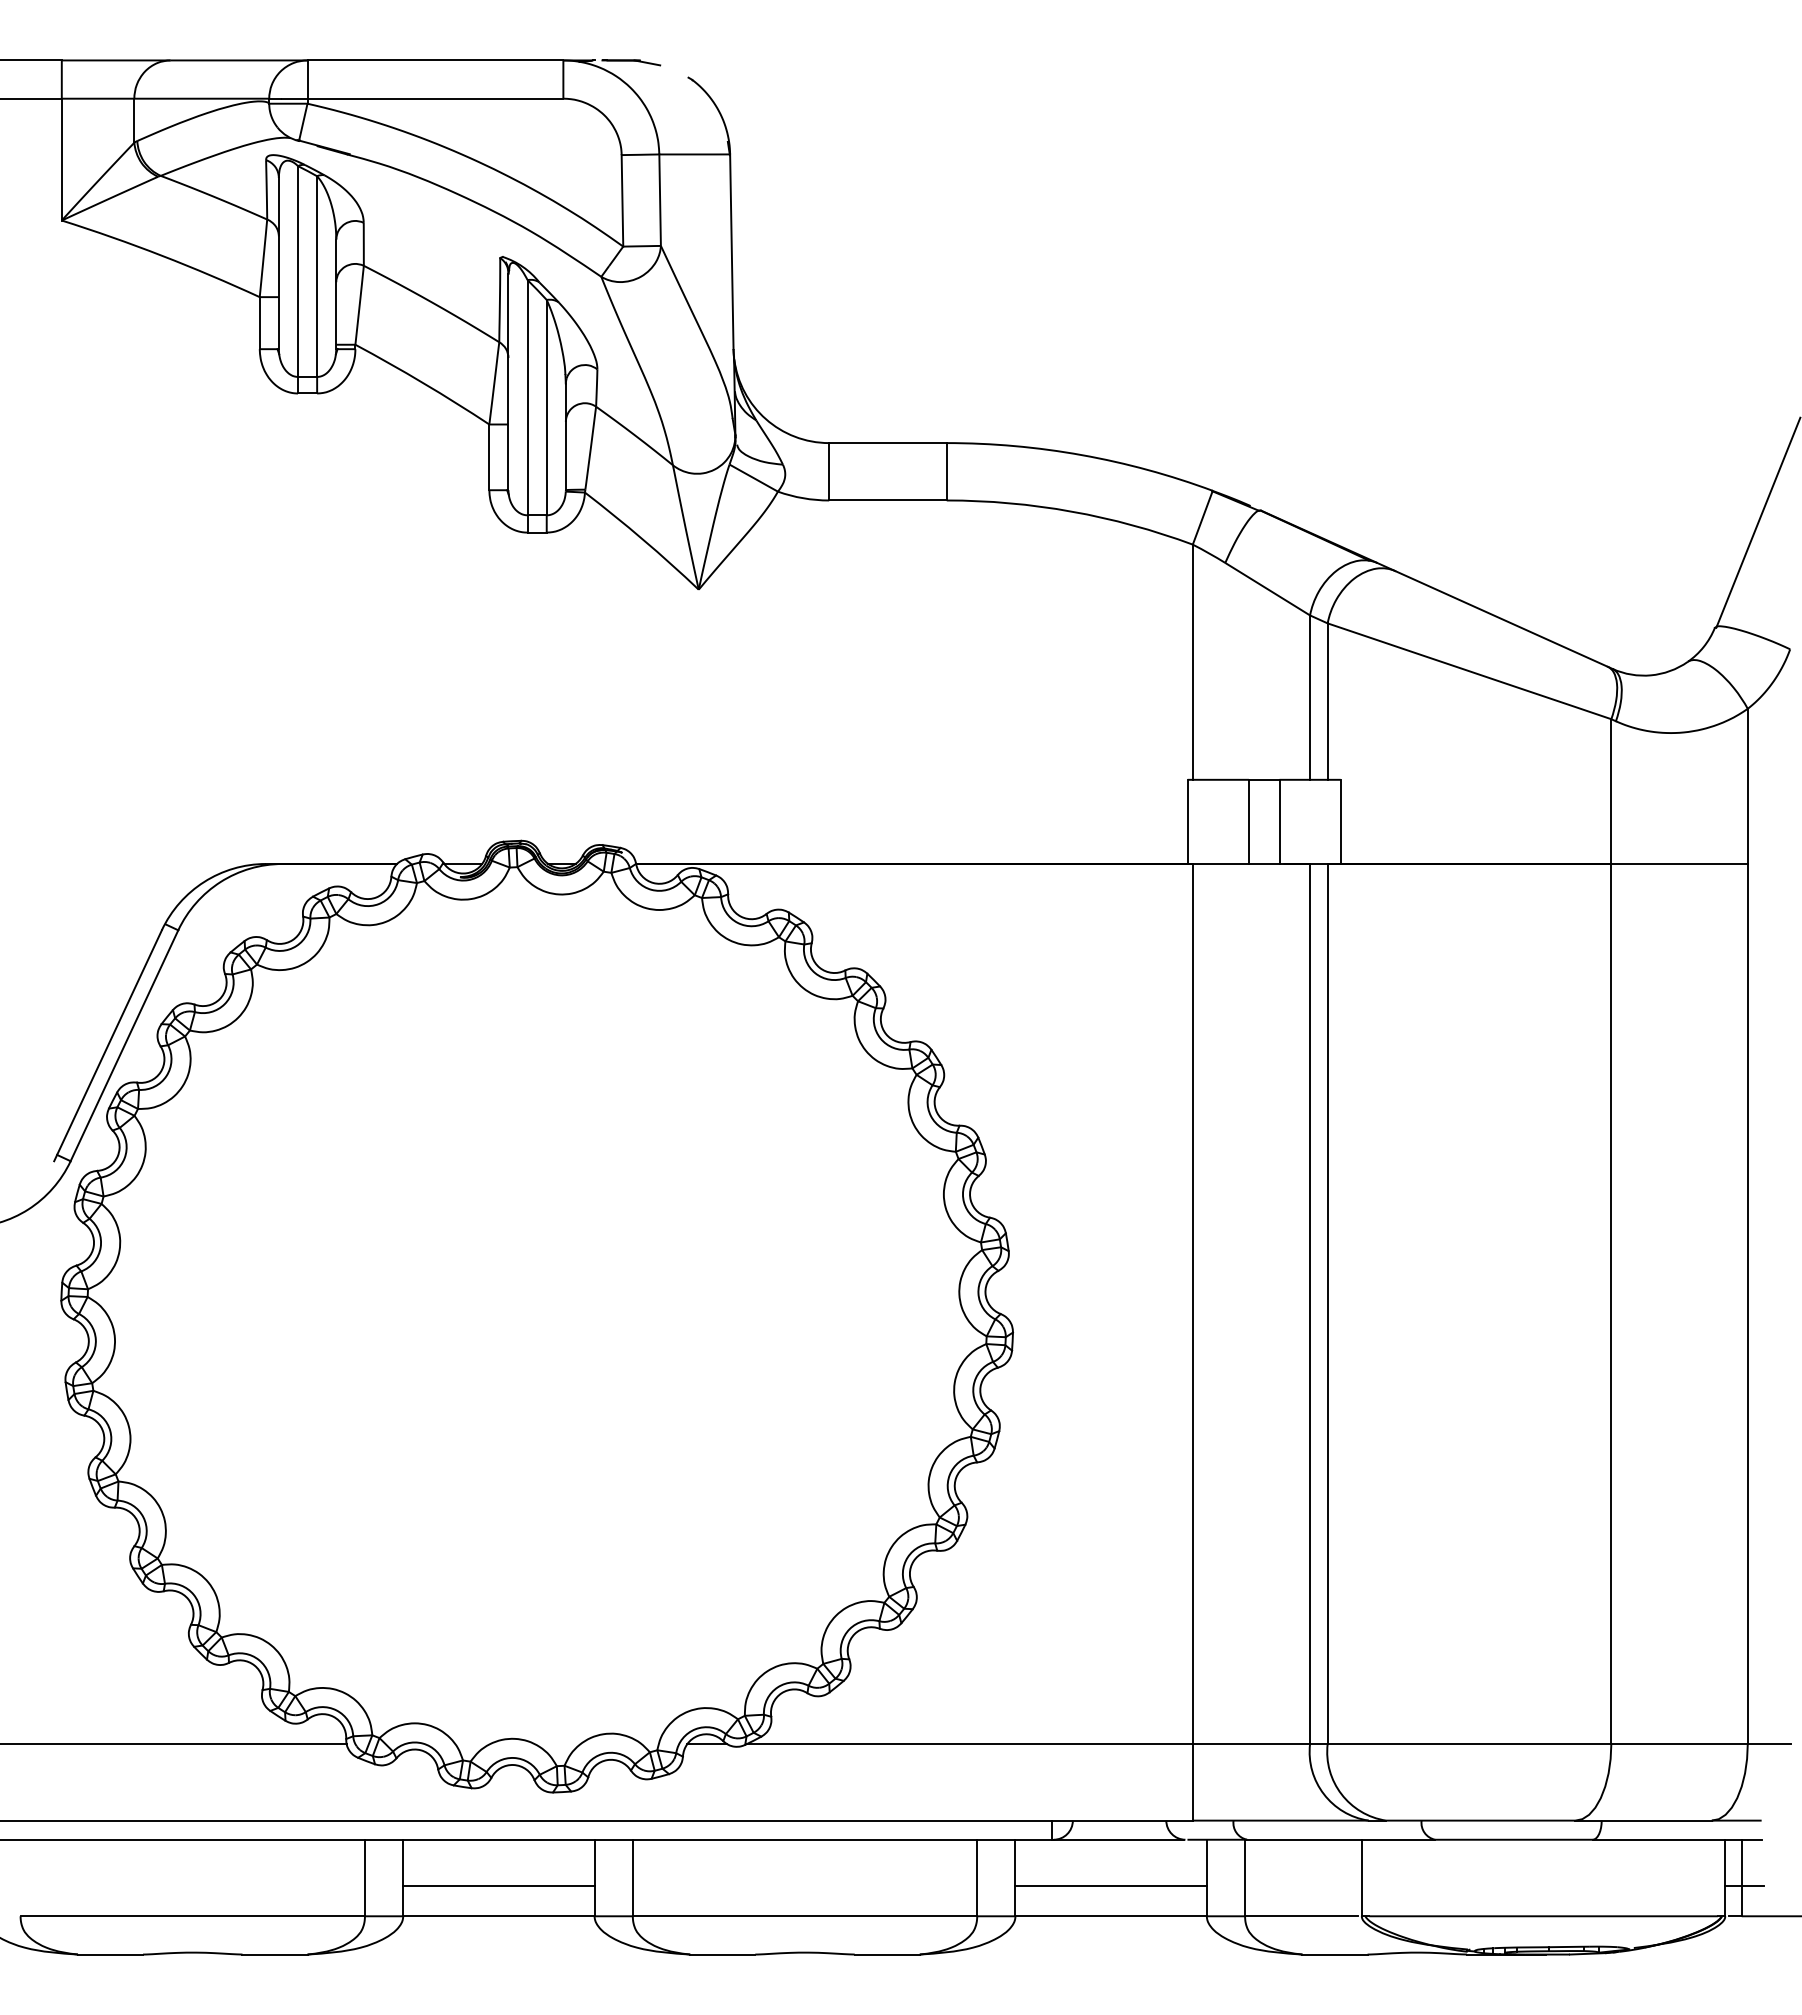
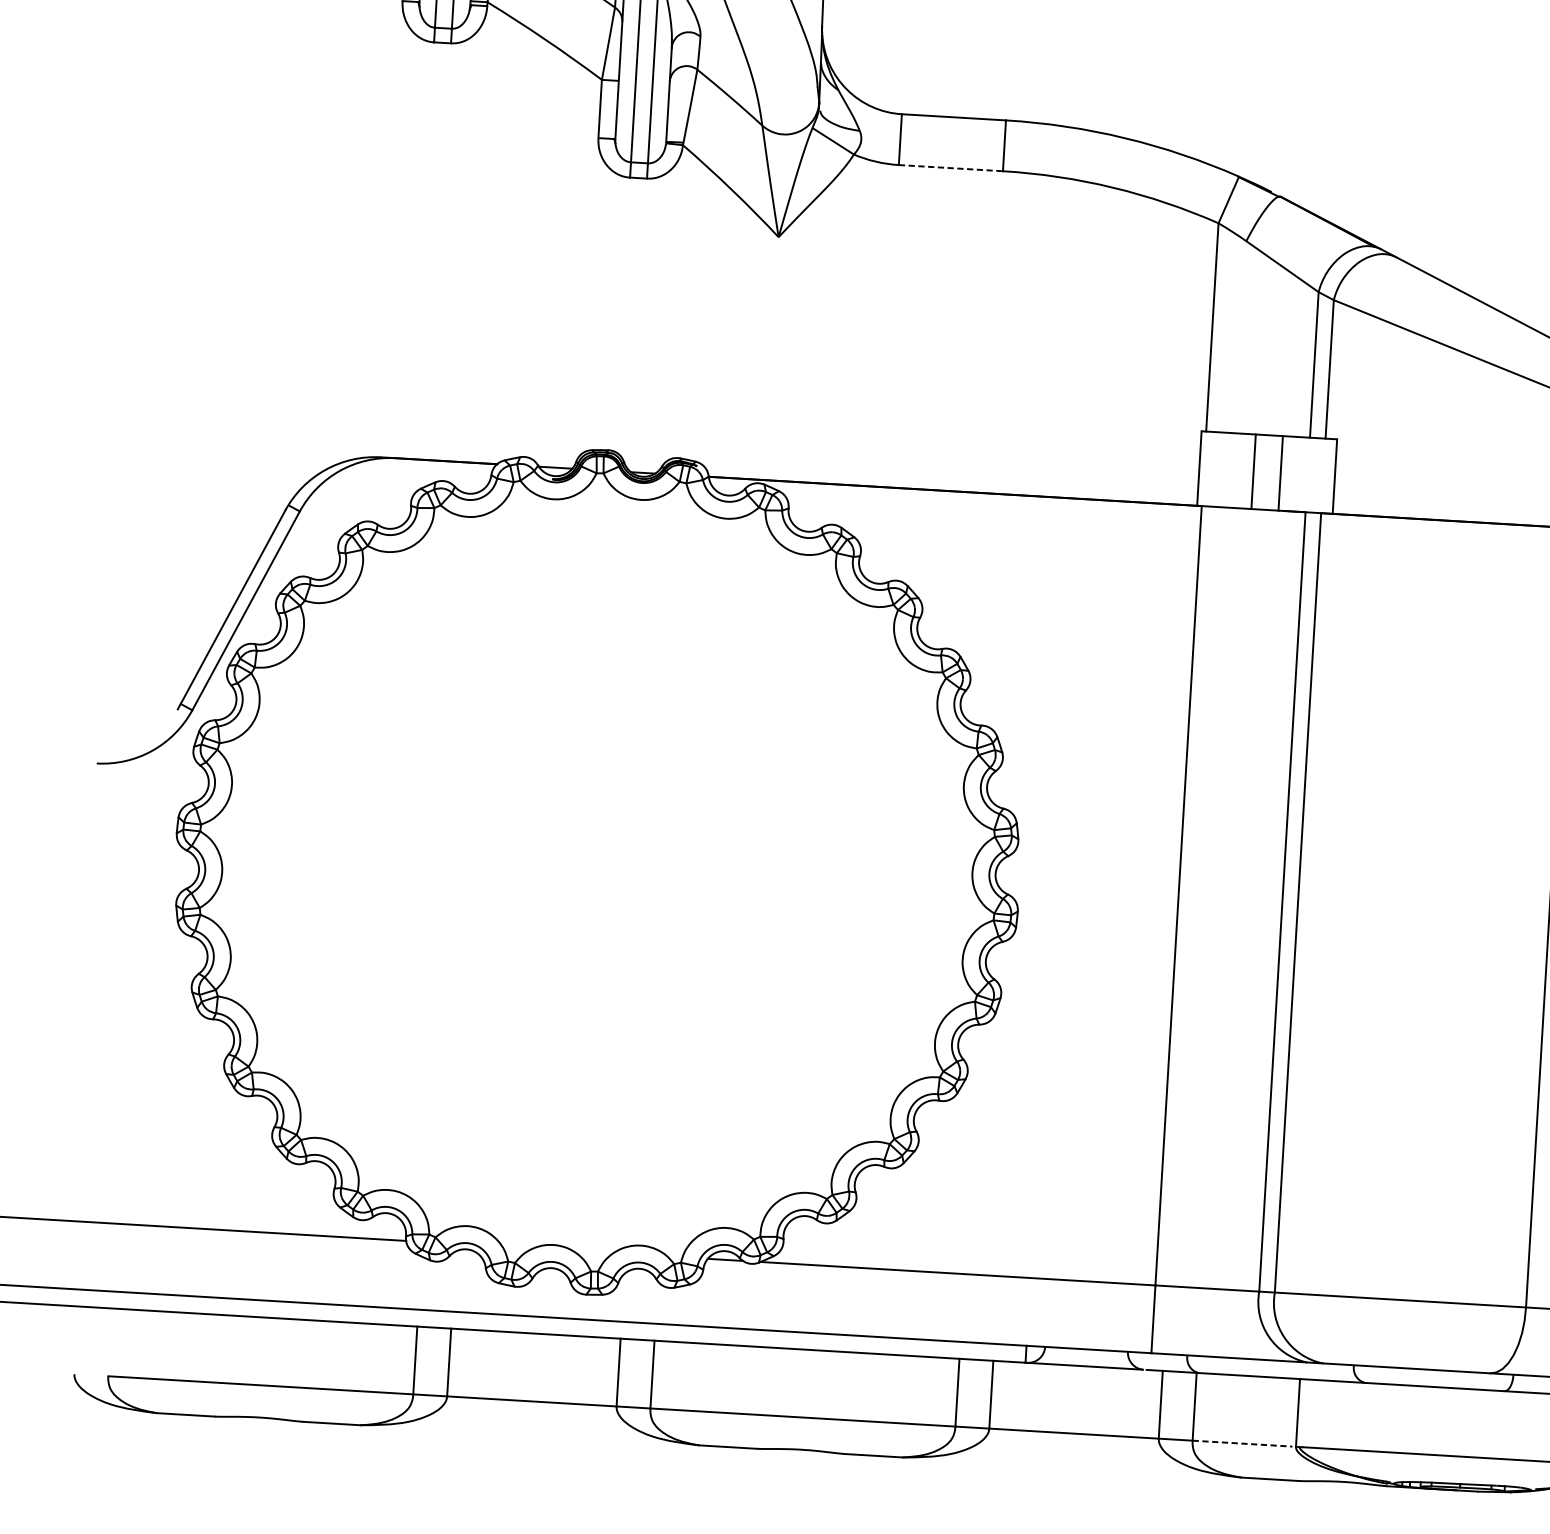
line: (887, 500) -> (950, 168), solid -> dashed
line: (498, 1885) -> (533, 1374), removed
line: (1110, 1885) -> (1075, 1406), removed
line: (1301, 1916) -> (1242, 1443), solid -> dashed

